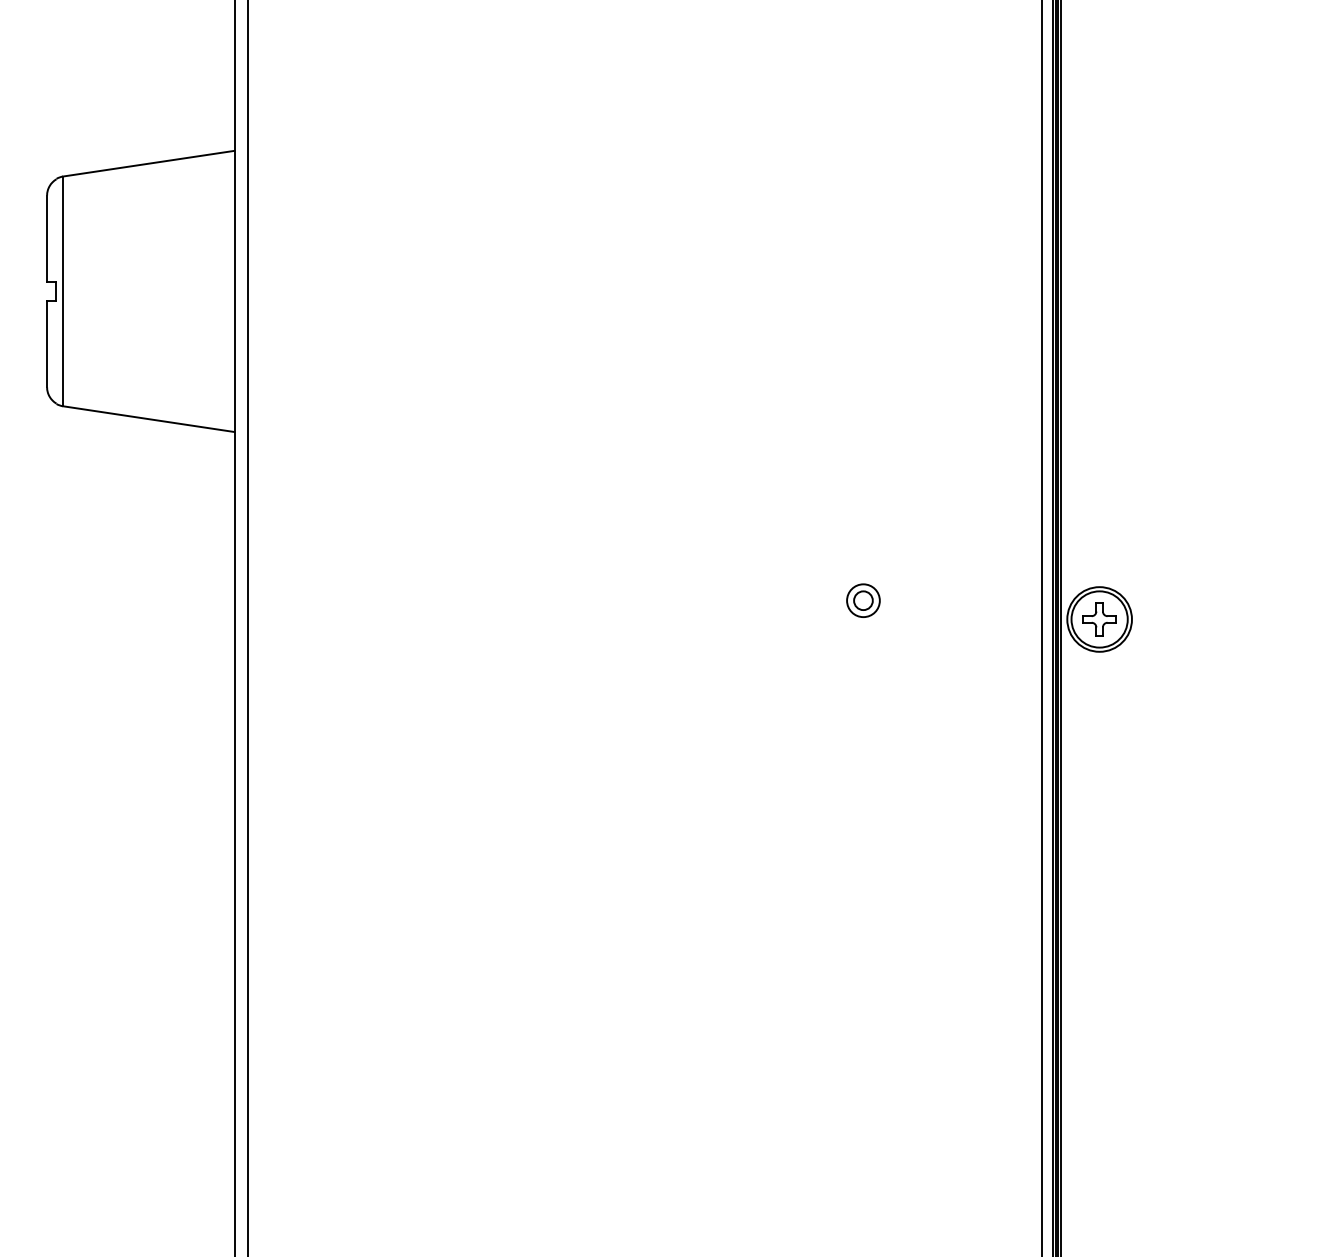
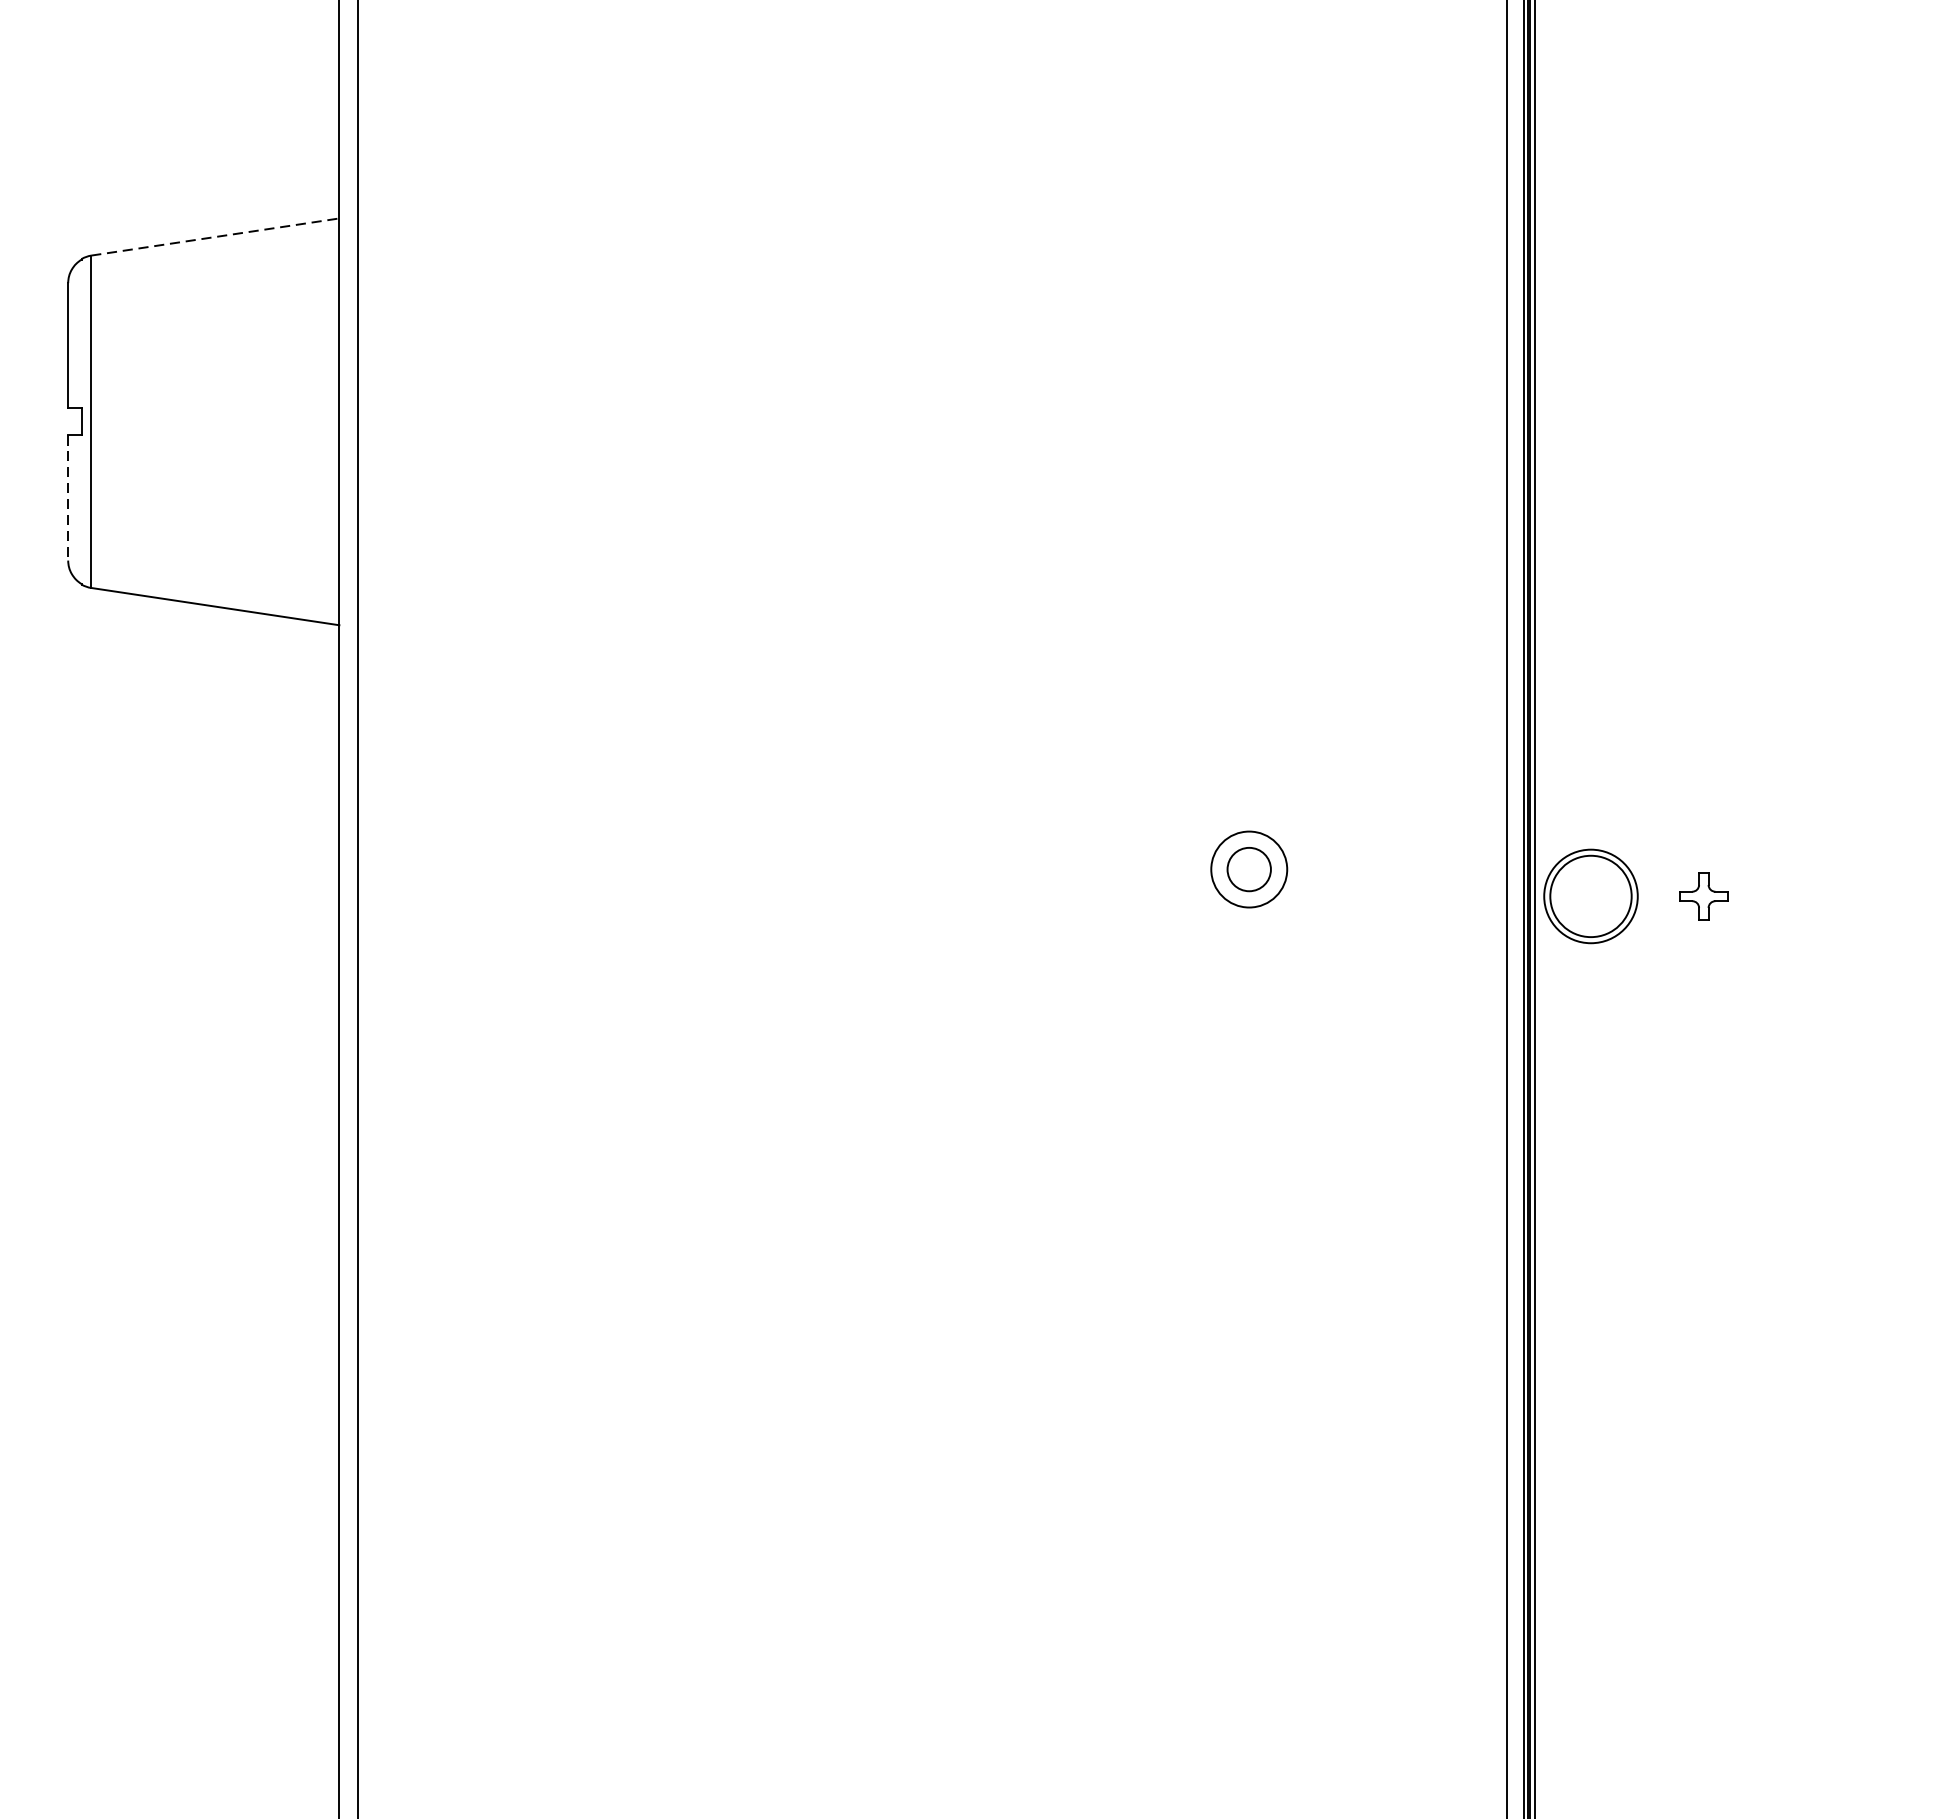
line: (148, 163) -> (214, 236), solid -> dashed
line: (47, 344) -> (68, 498), solid -> dashed
part: (863, 600) -> (1249, 868), size x1.6
part: (1099, 619) -> (1703, 896), moved

